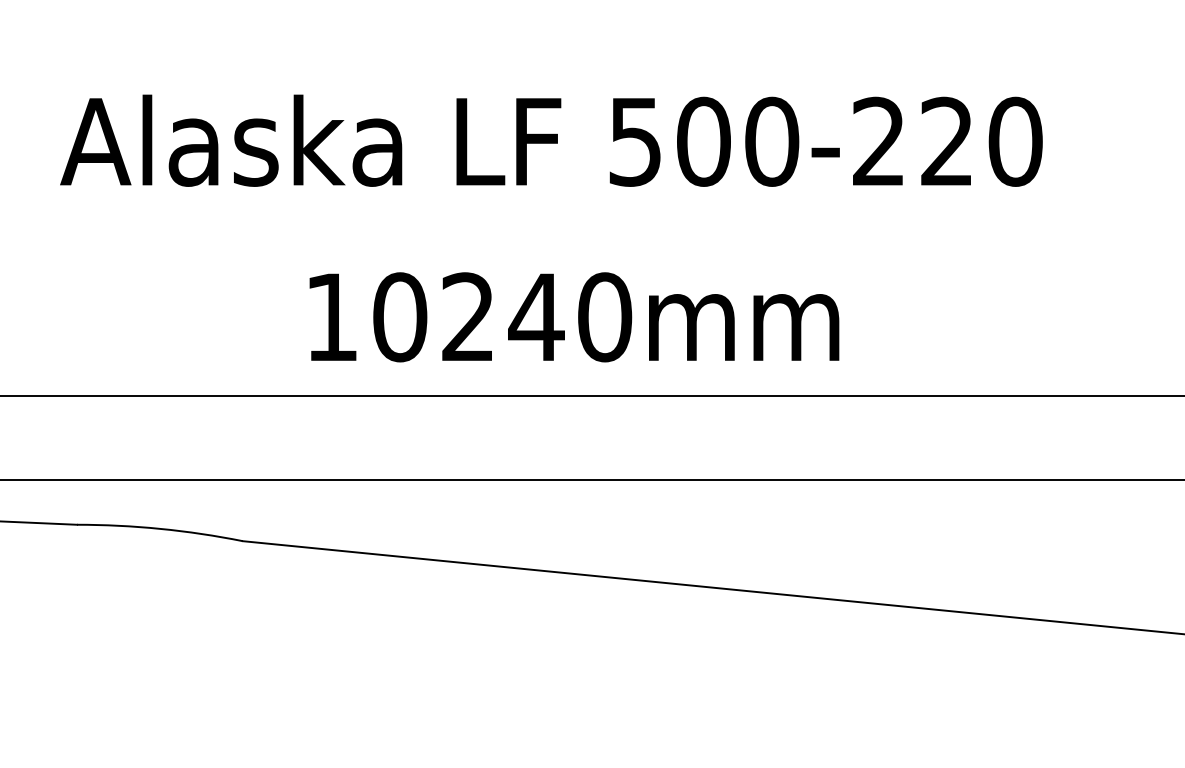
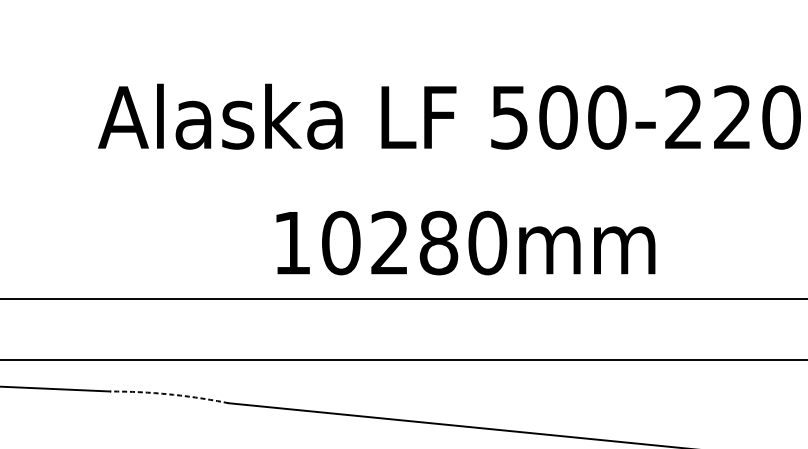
text: (536, 317) -> (438, 243), 10240mm -> 10280mm
arc: (160, 528) -> (169, 394), solid -> dashed

